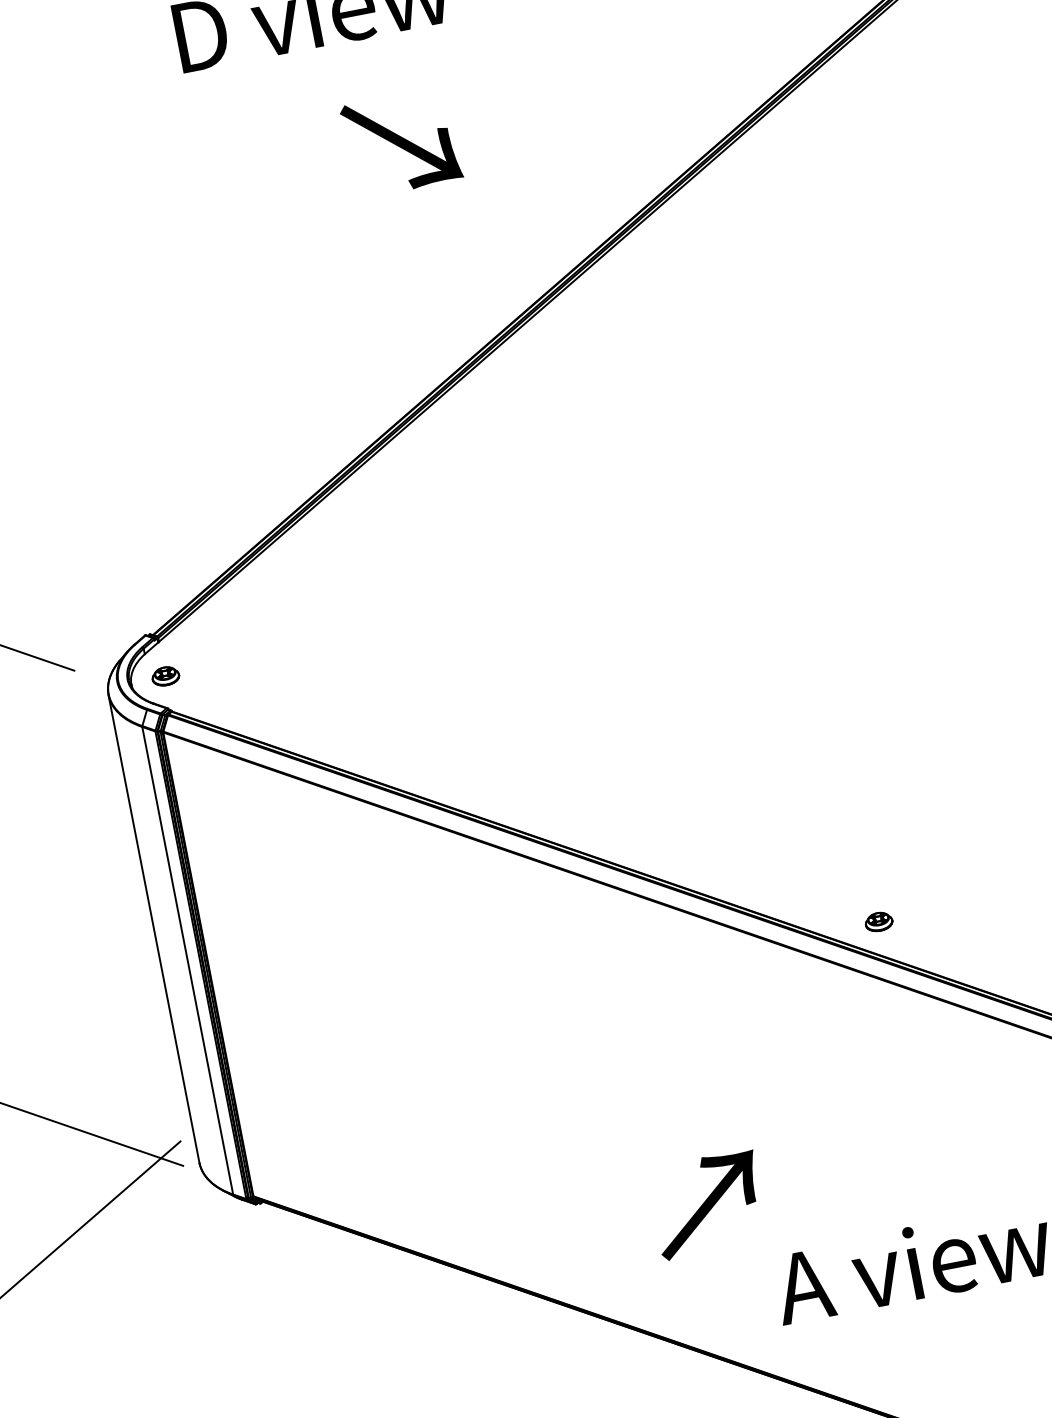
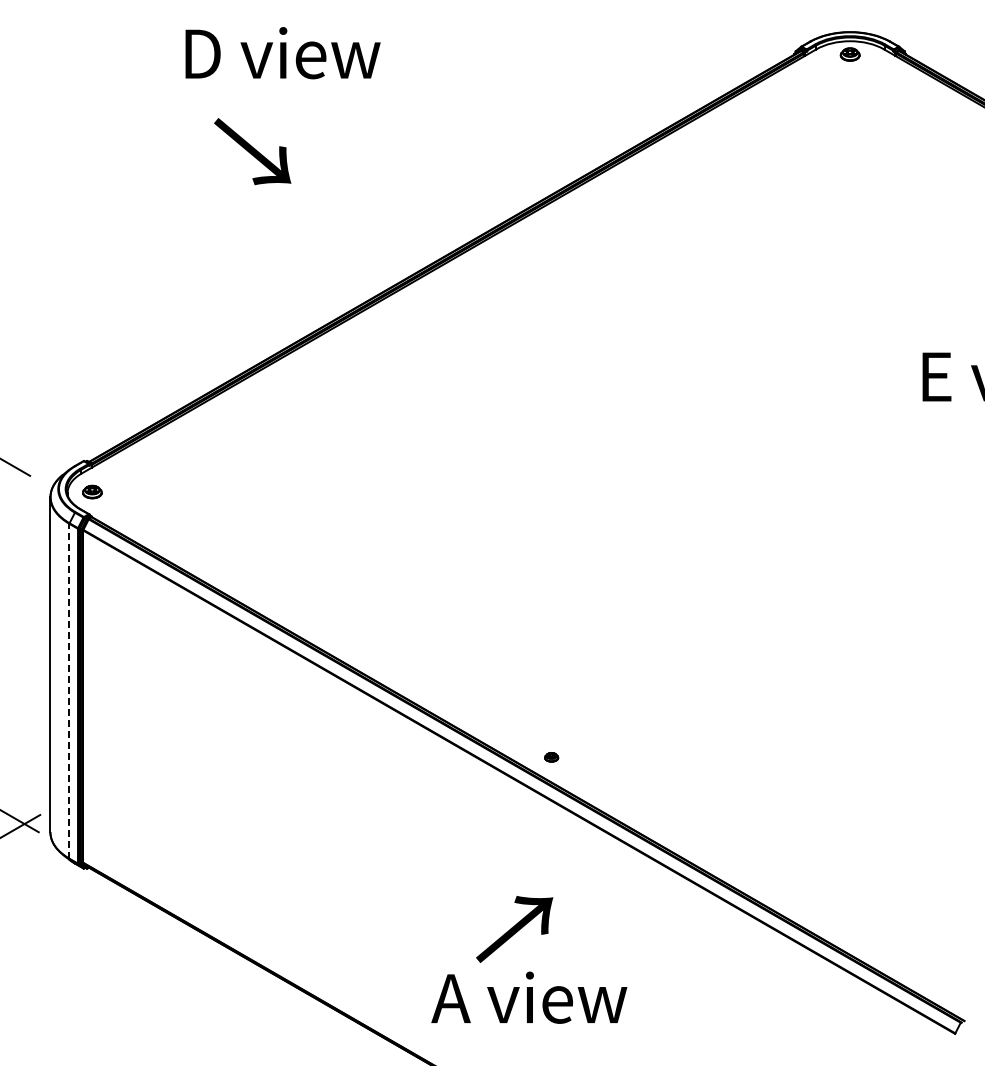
text: (401, 142) -> (252, 151), moved
part: (878, 922) -> (551, 757), size x0.7
line: (187, 959) -> (69, 690), solid -> dashed
text: (707, 1204) -> (514, 929), moved

